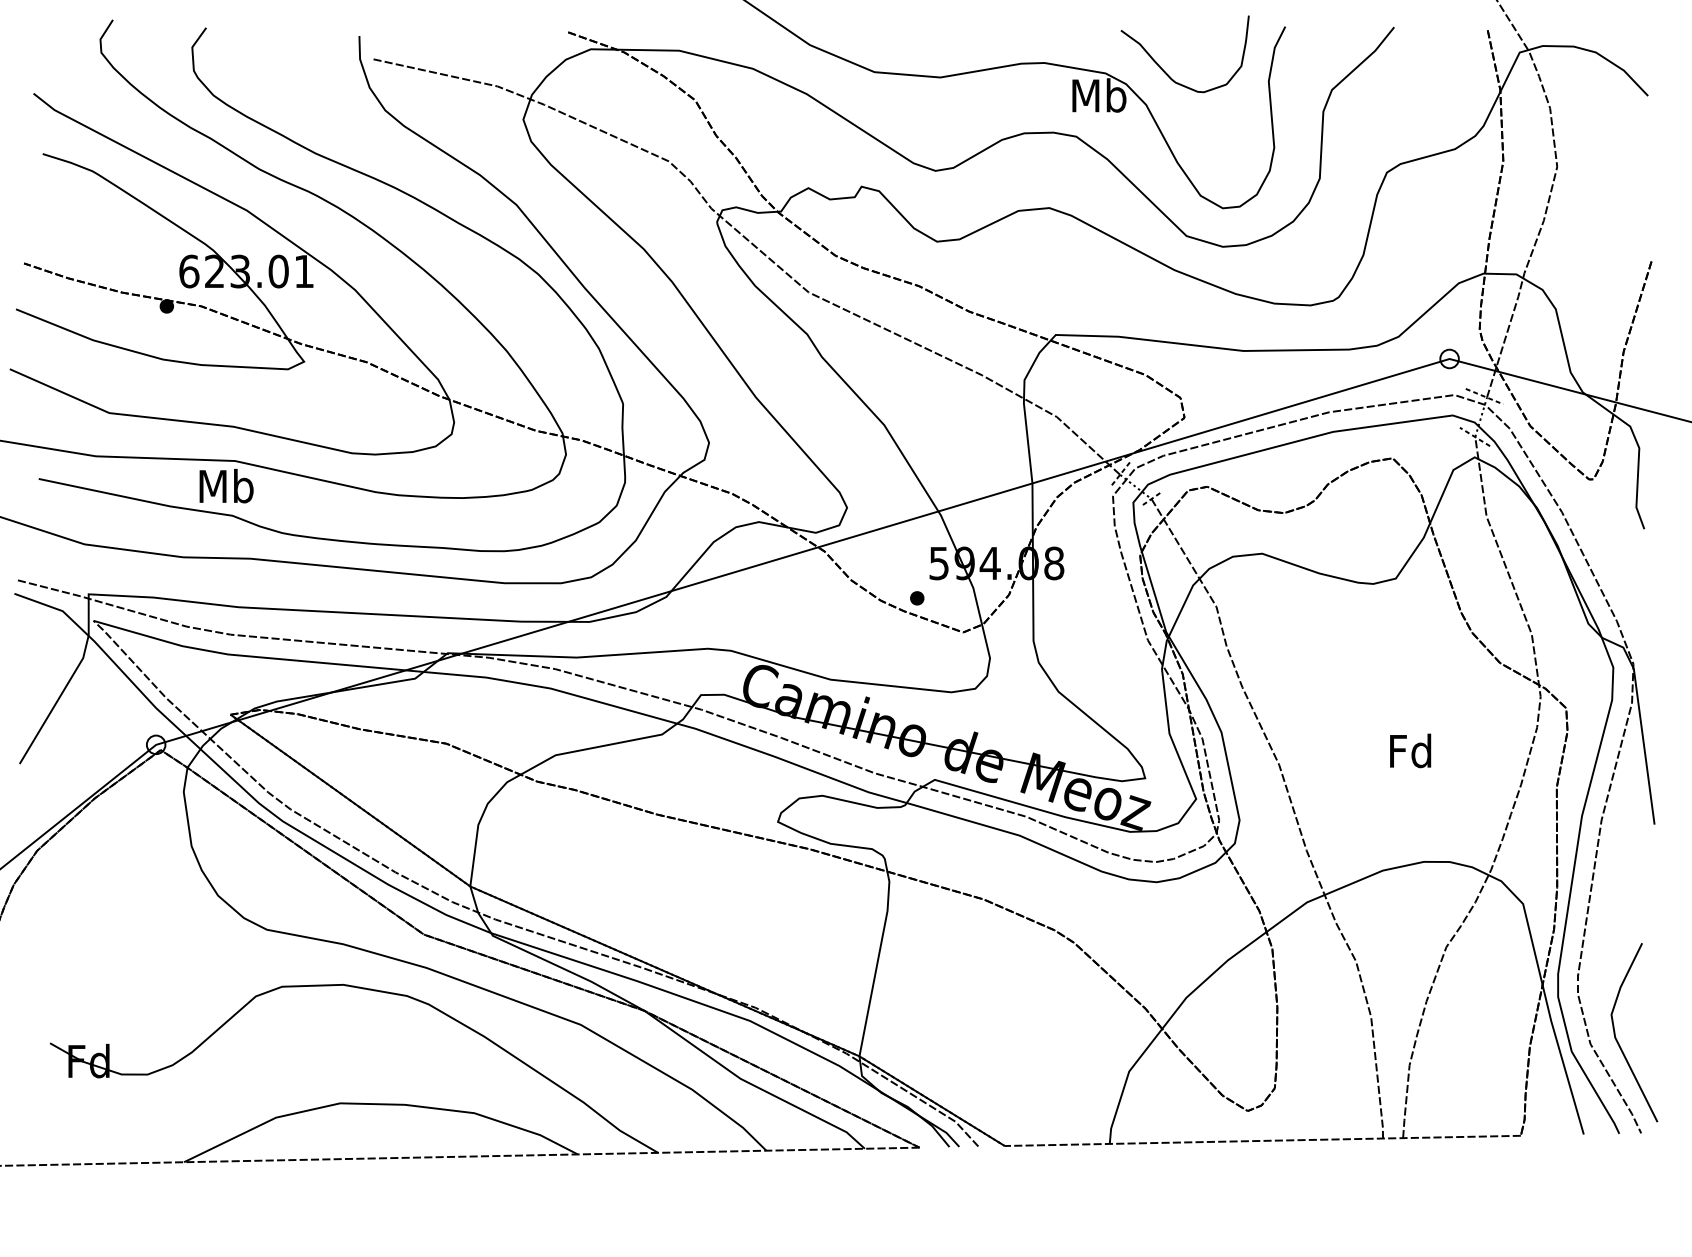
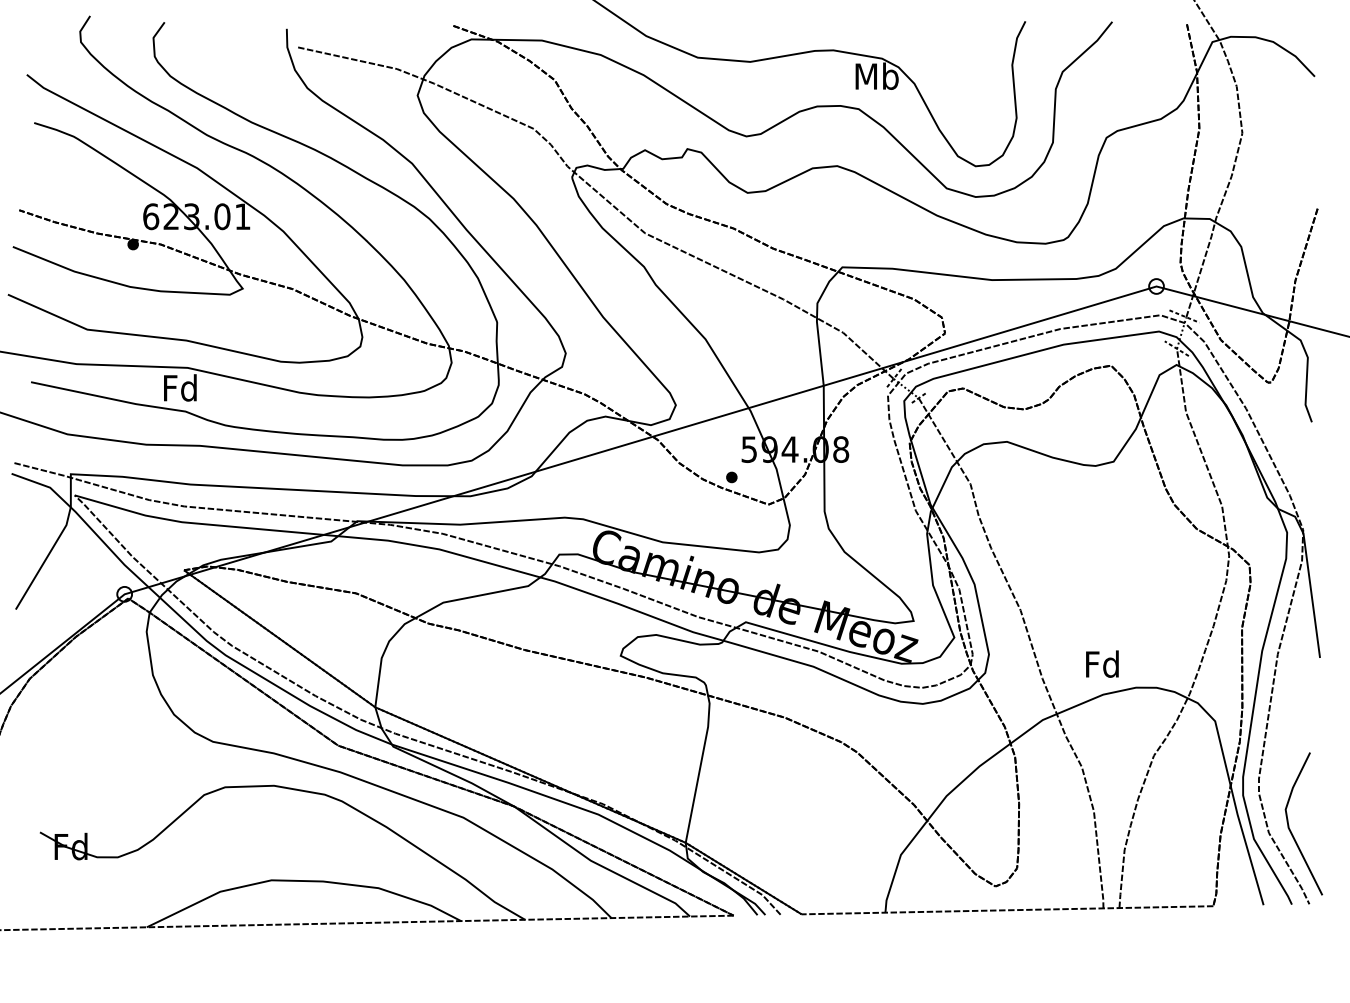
curve: (1166, 71) -> (930, 57), removed
text: (226, 485) -> (180, 387), Mb -> Fd
text: (1410, 750) -> (1102, 663), moved

